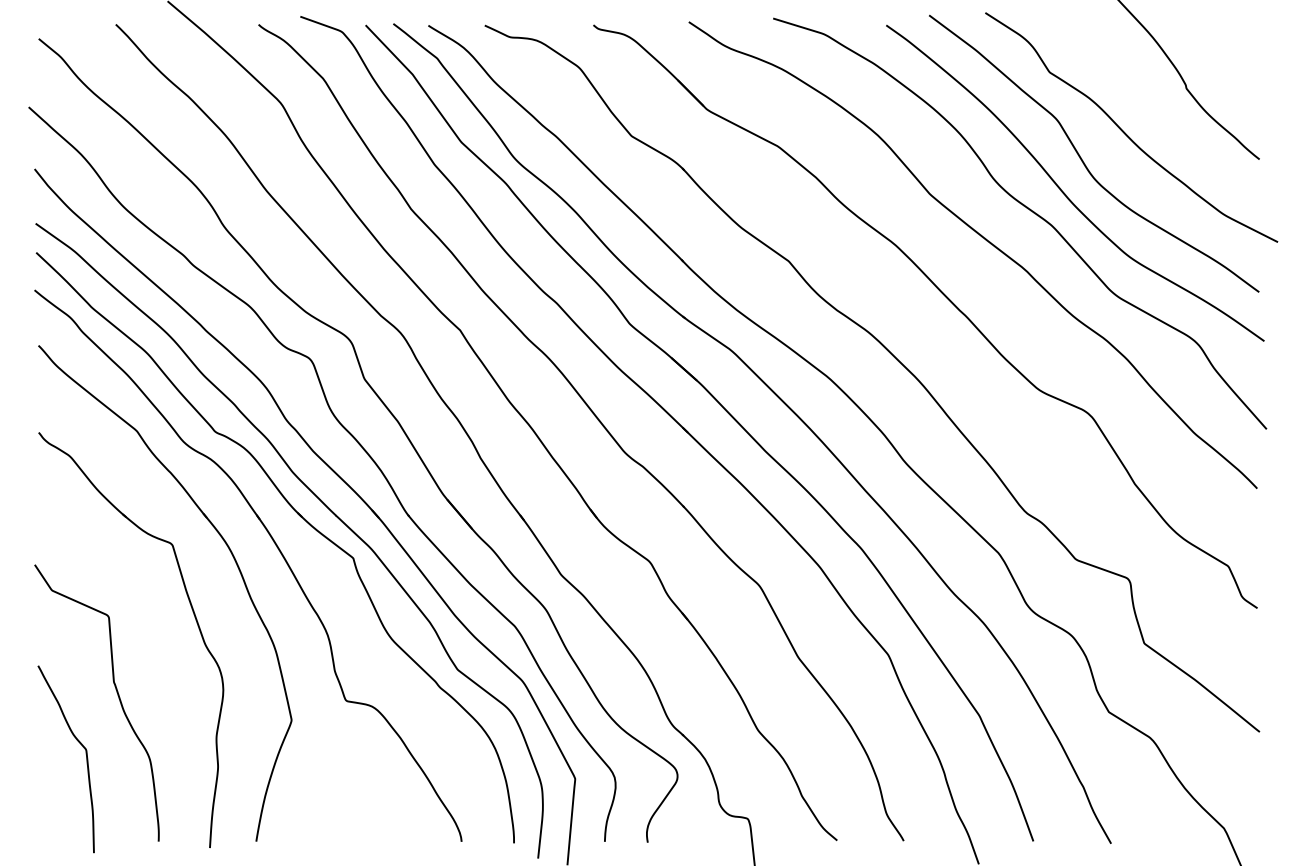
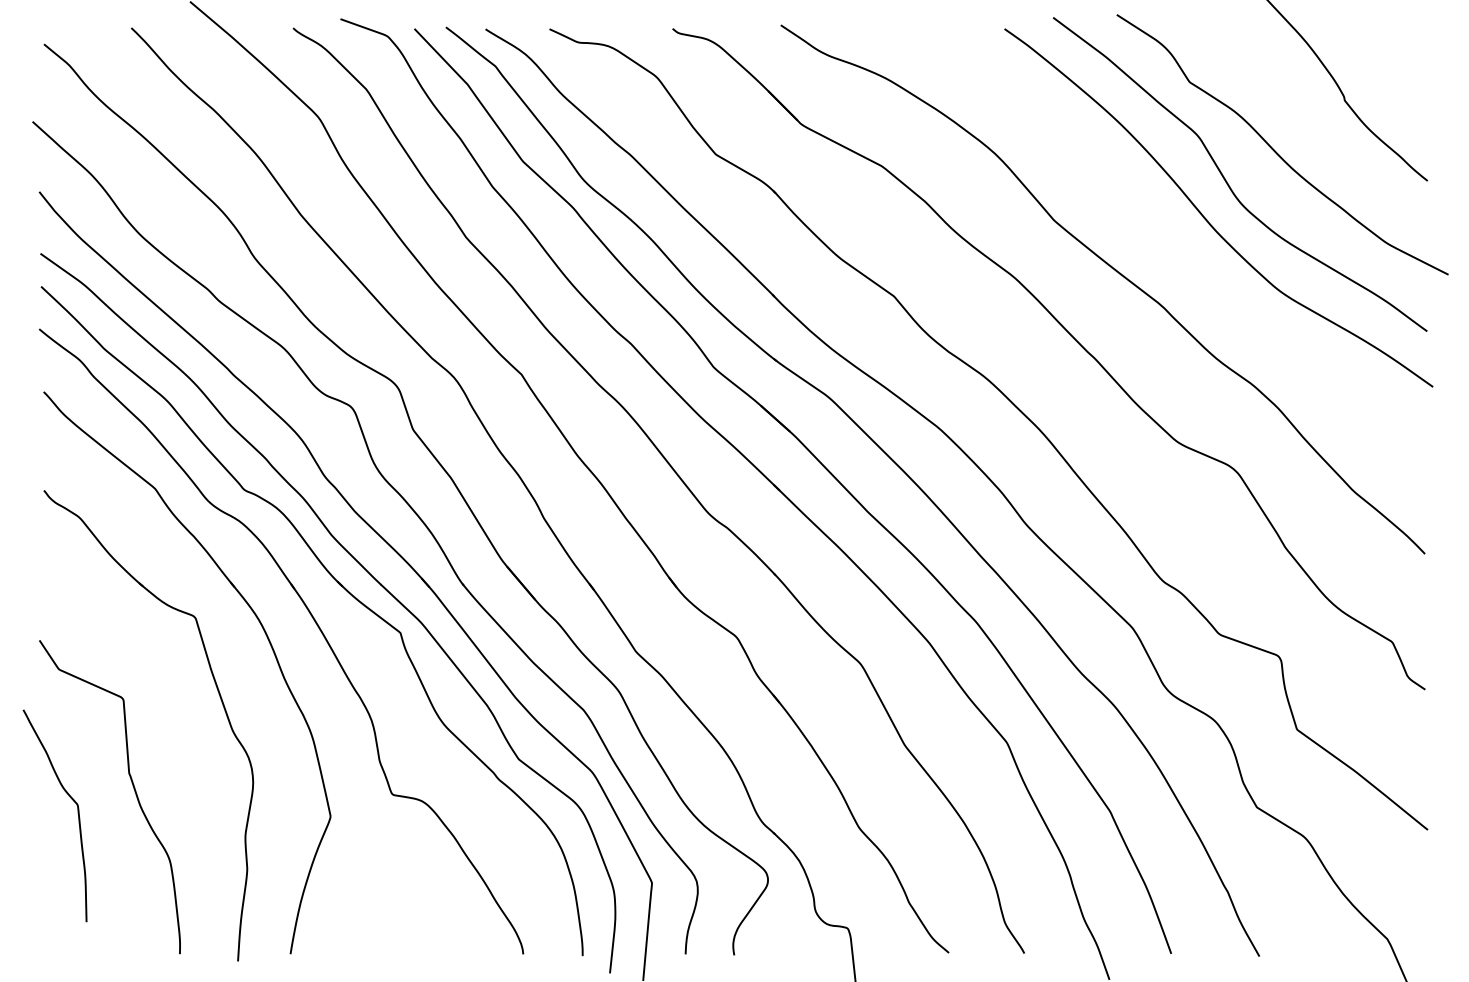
curve: (1030, 211) -> (1167, 239), removed
curve: (85, 757) -> (77, 813), moved

